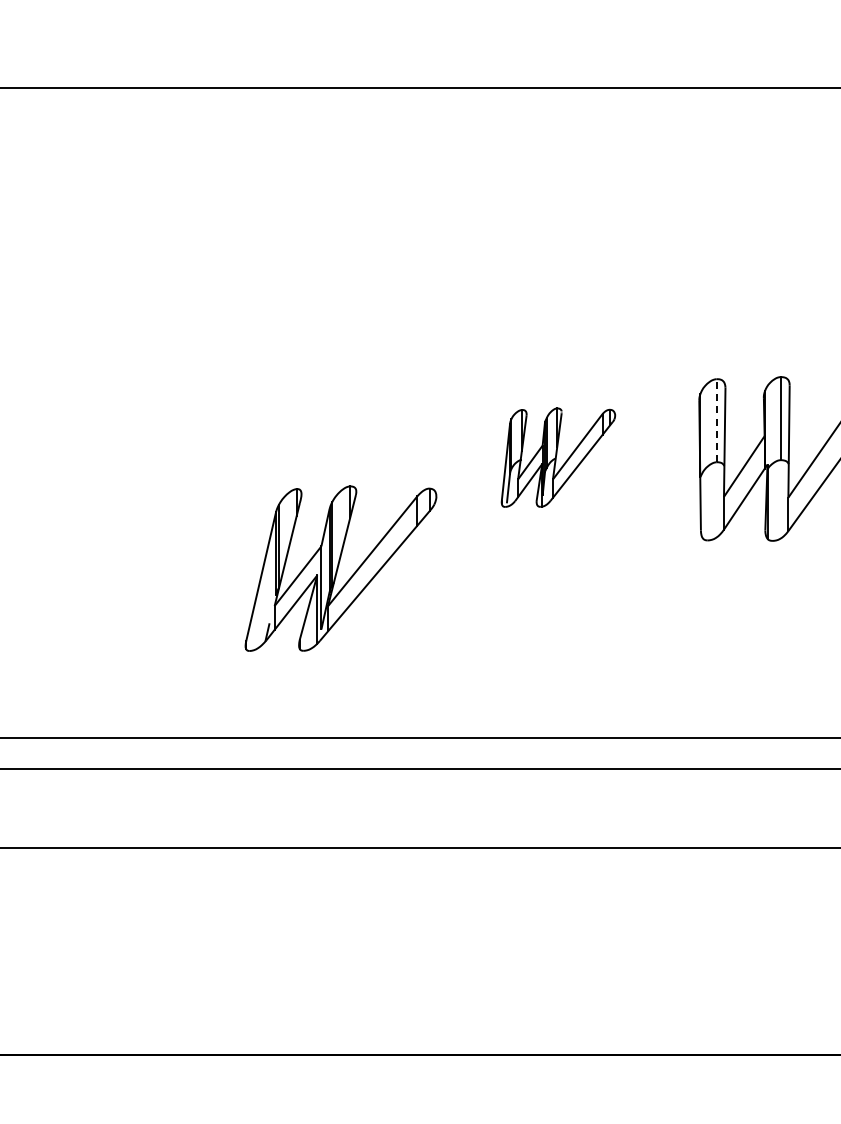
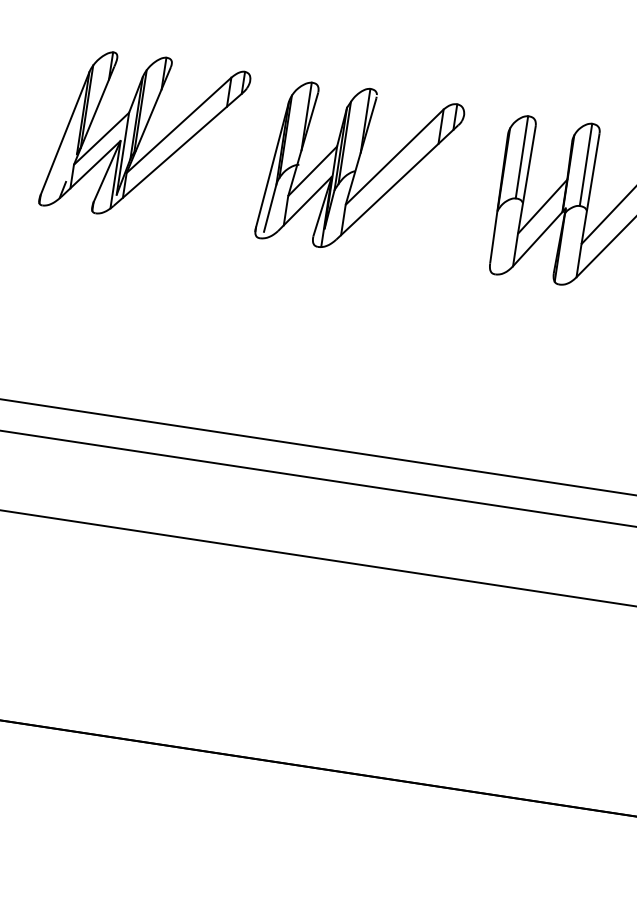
line: (716, 420) -> (521, 157), dashed -> solid
part: (558, 457) -> (360, 170), size x1.67
part: (340, 568) -> (144, 137), moved

